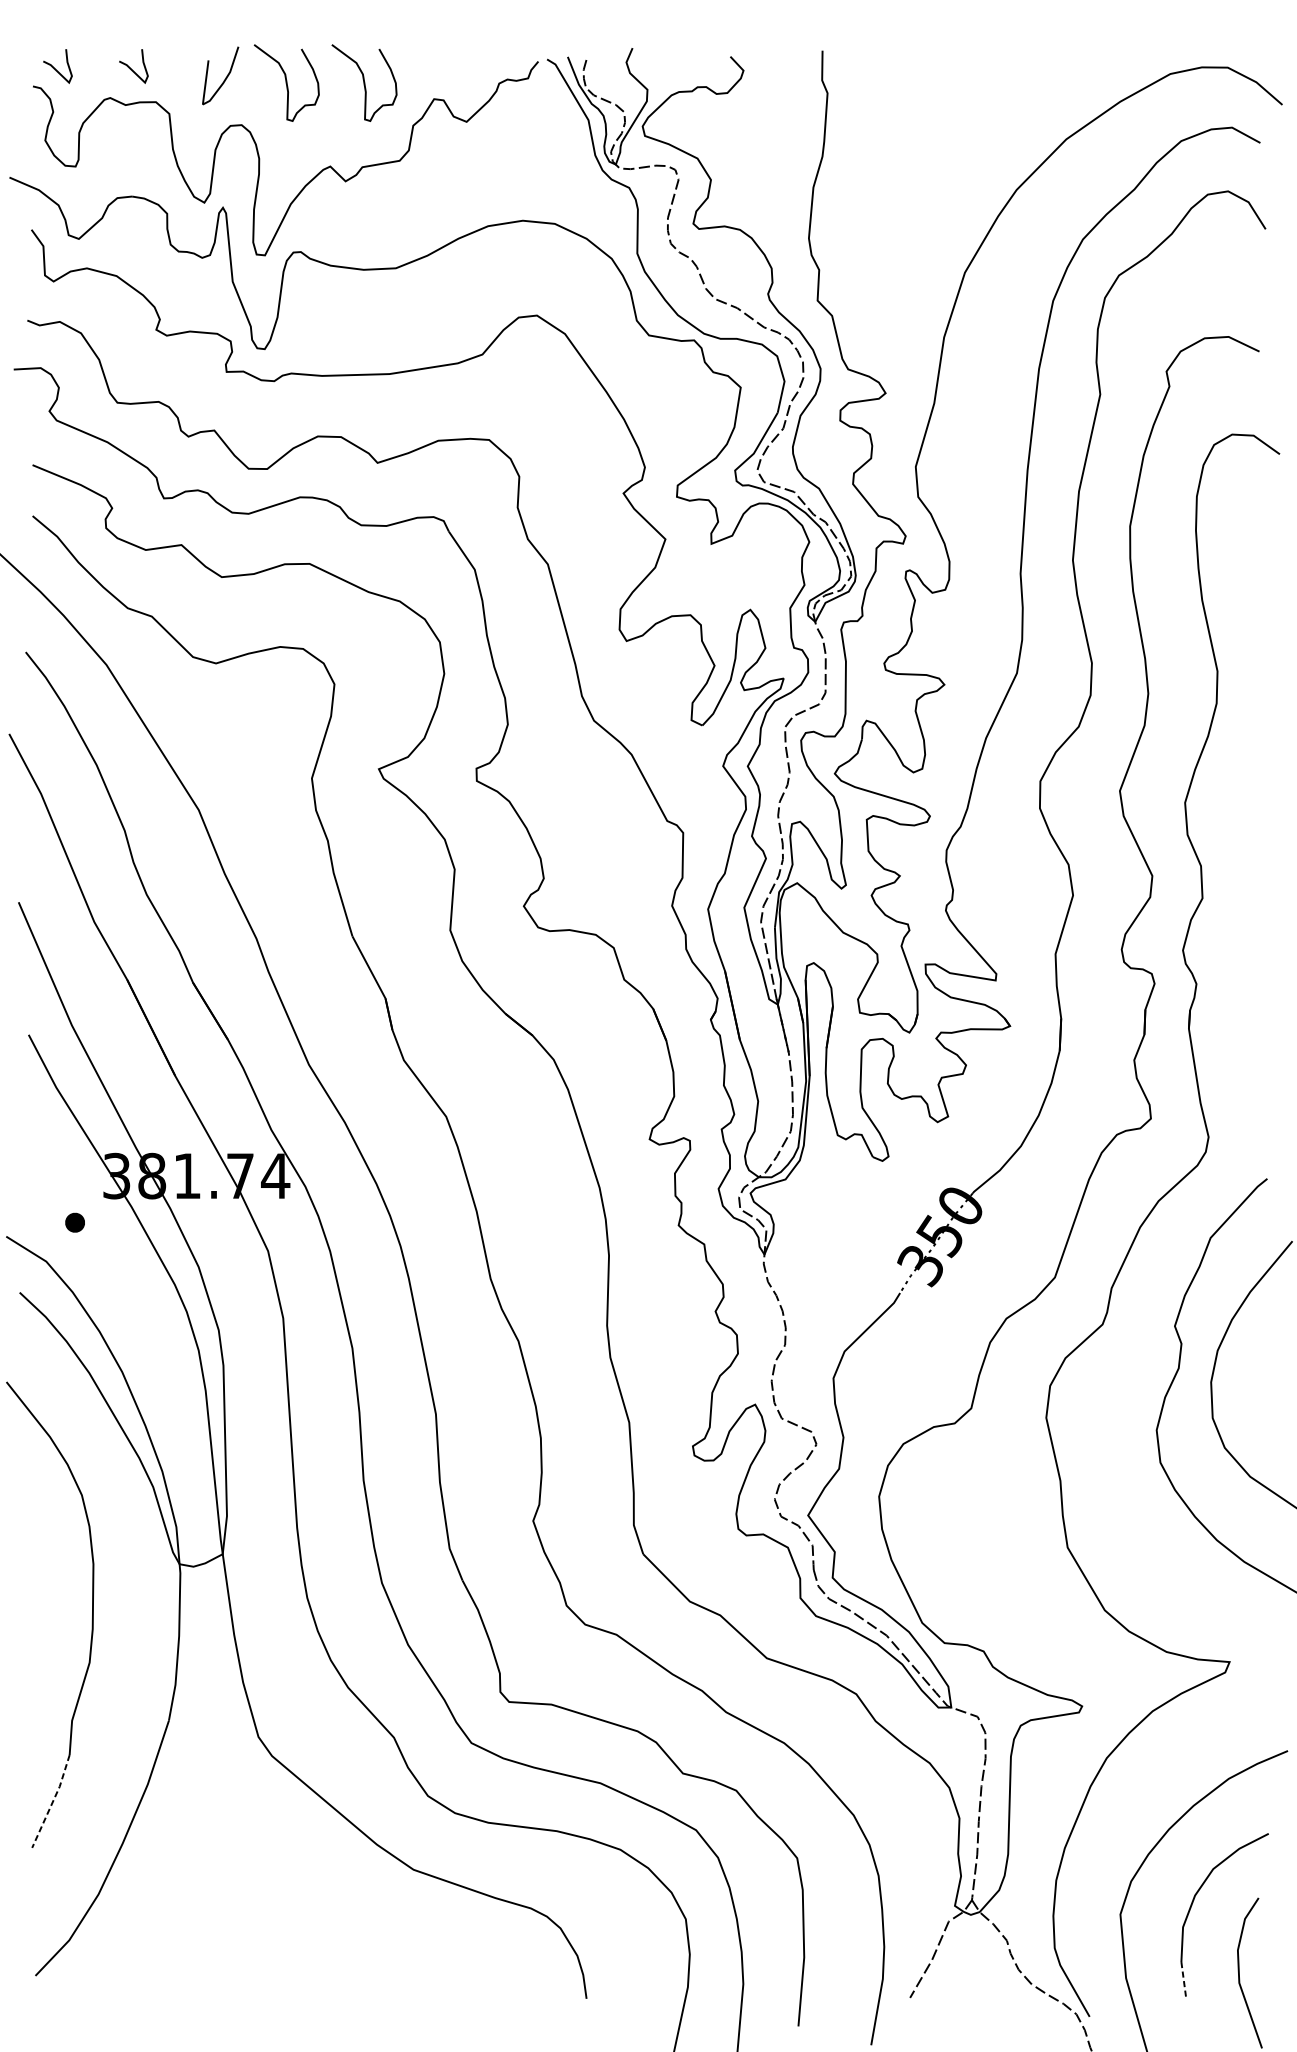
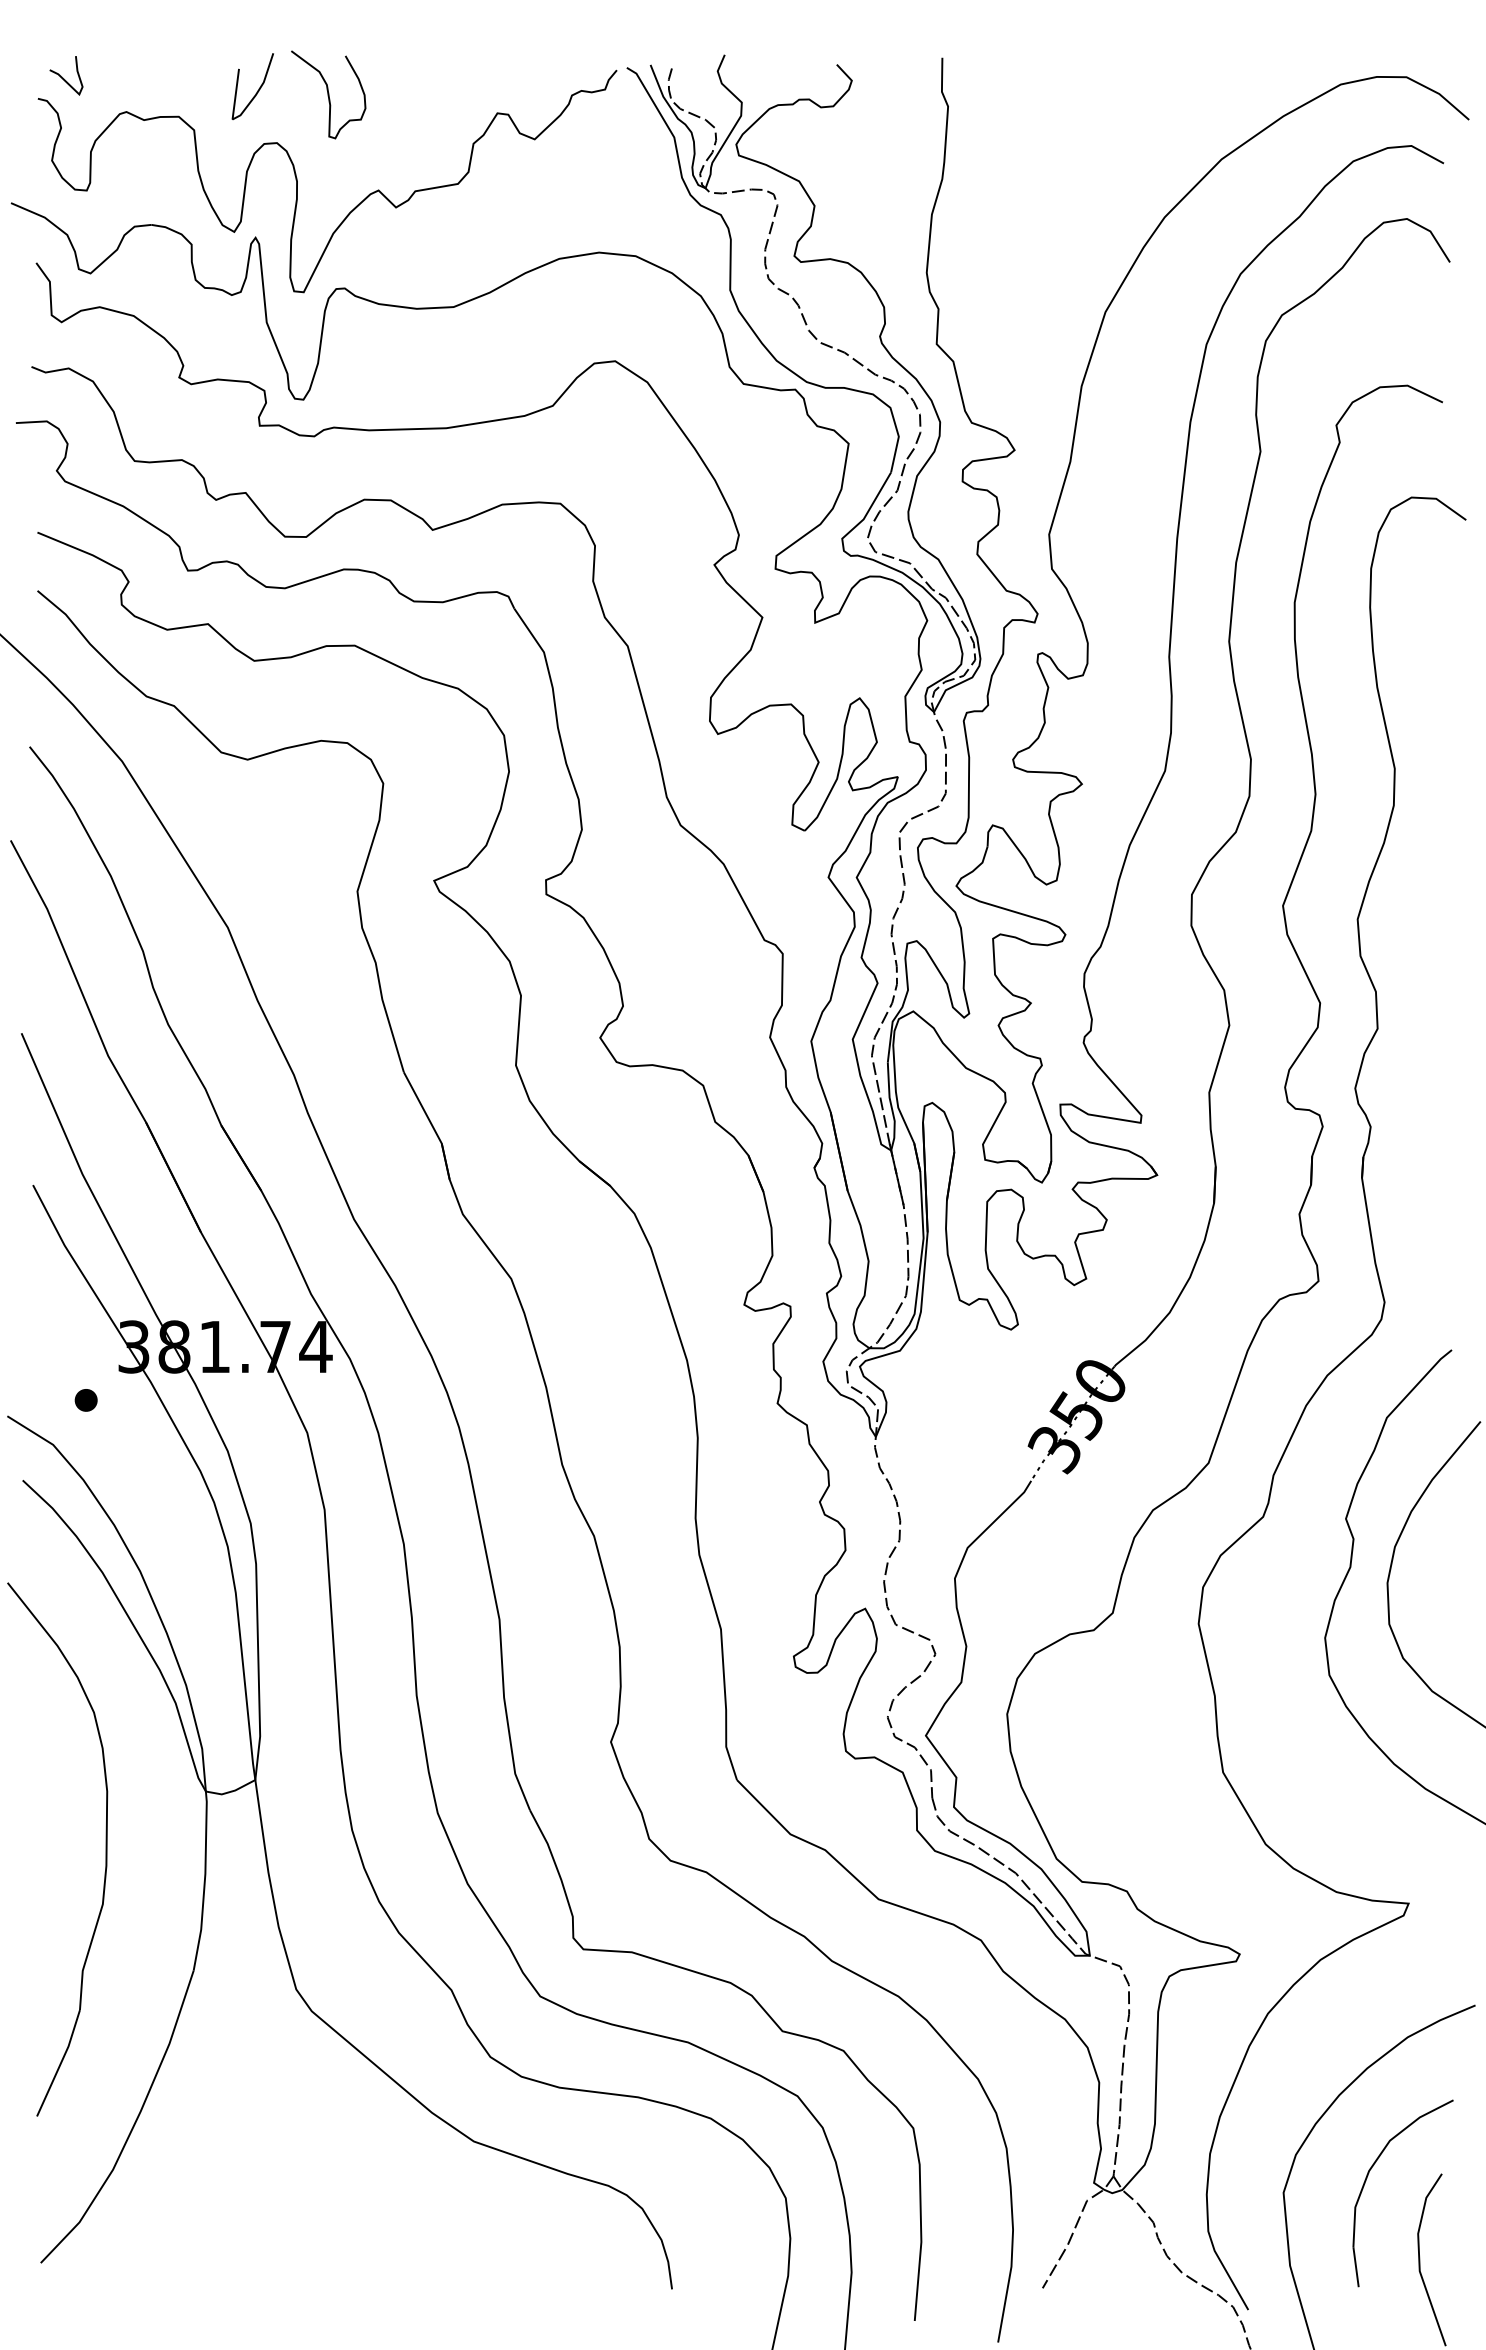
curve: (131, 67) -> (150, 77), removed
curve: (364, 82) -> (417, 94), removed
line: (52, 1801) -> (60, 2063), dashed -> solid
line: (1184, 1979) -> (1356, 2267), dashed -> solid

